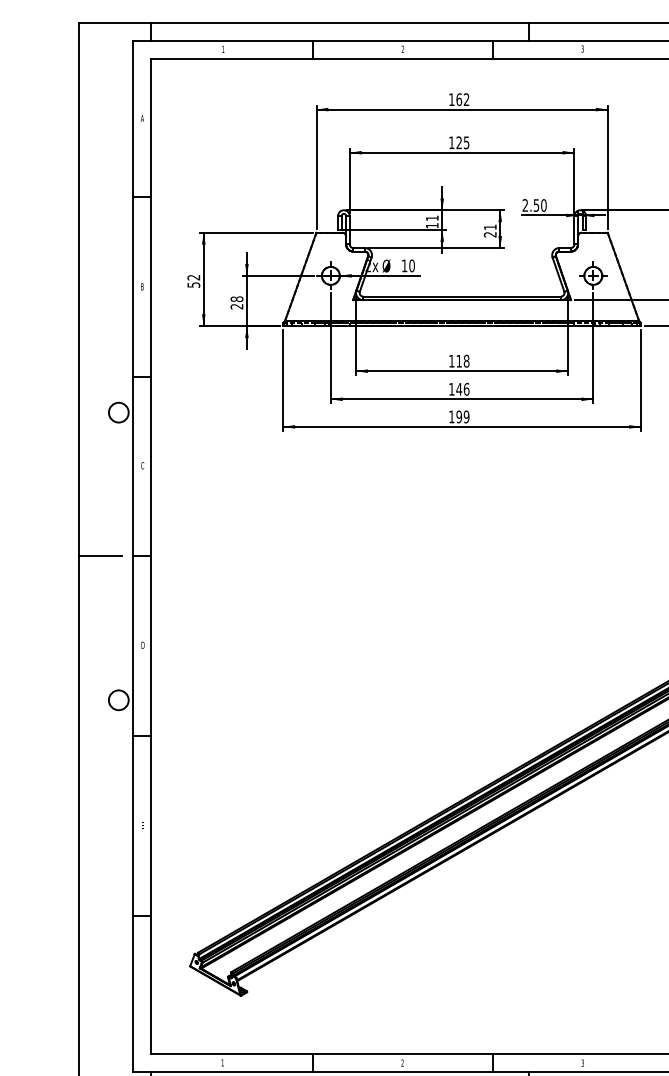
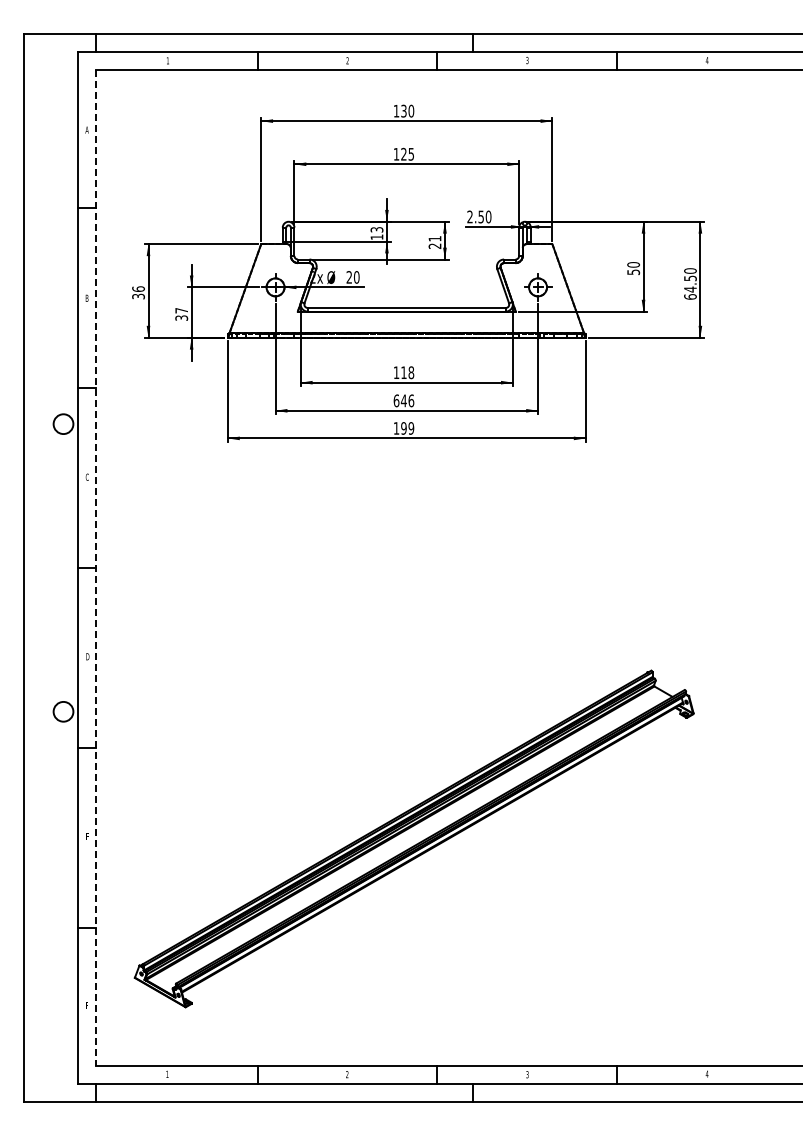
text: (462, 99) -> (407, 110), 162 -> 130
text: (431, 218) -> (376, 229), 11 -> 13
text: (403, 266) -> (348, 277), 10 -> 20
text: (193, 281) -> (138, 292), 52 -> 36
text: (236, 302) -> (181, 313), 28 -> 37
text: (451, 389) -> (396, 400), 146 -> 646
line: (100, 557) -> (45, 568), removed
line: (150, 557) -> (95, 568), solid -> dashed

